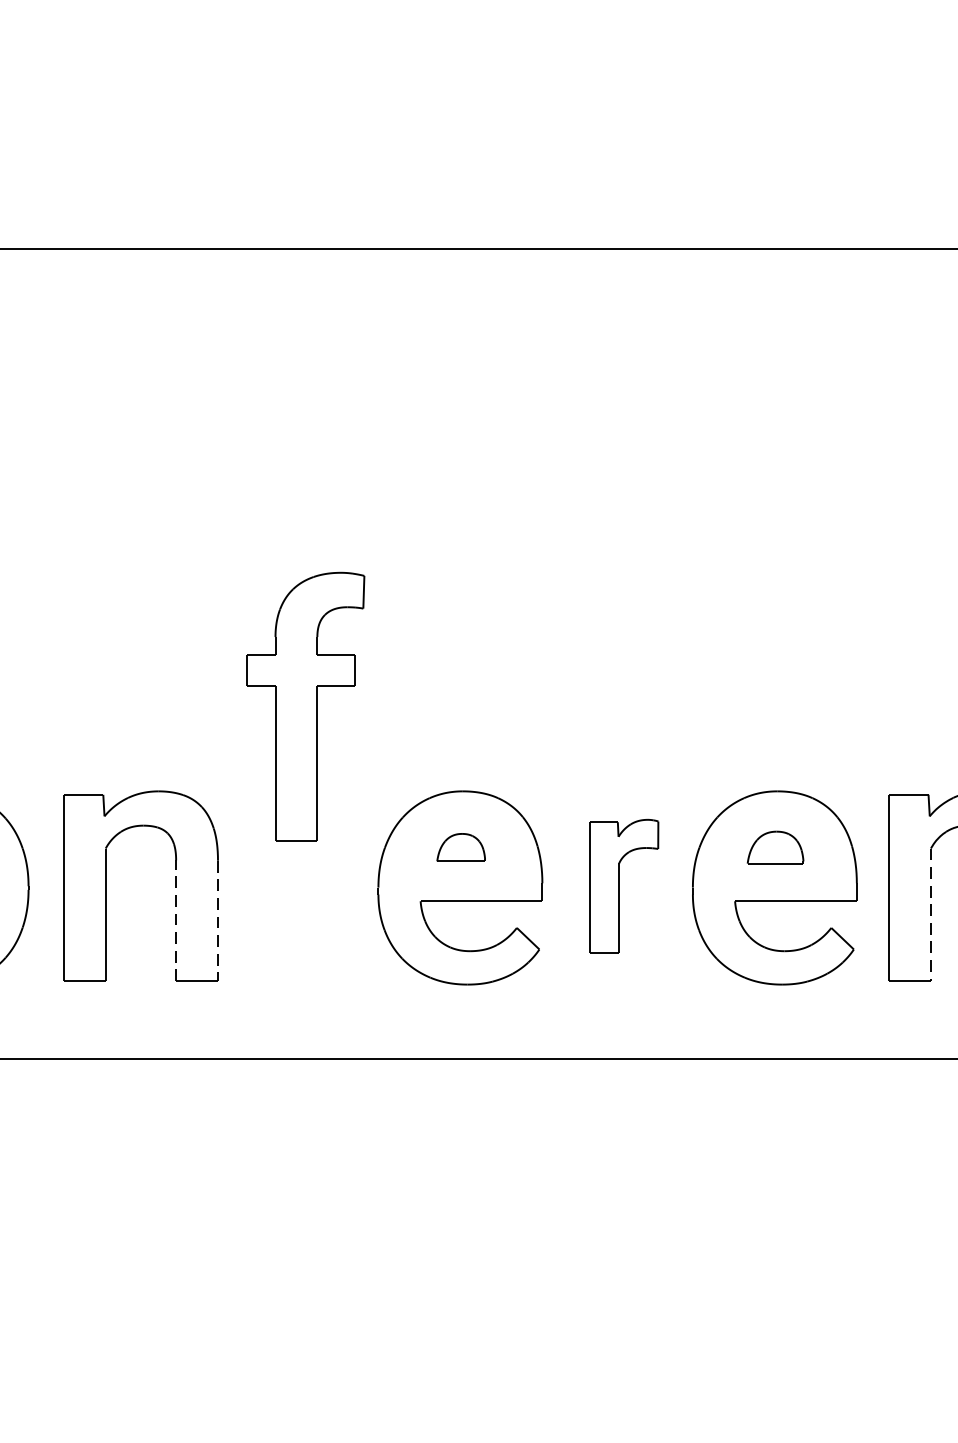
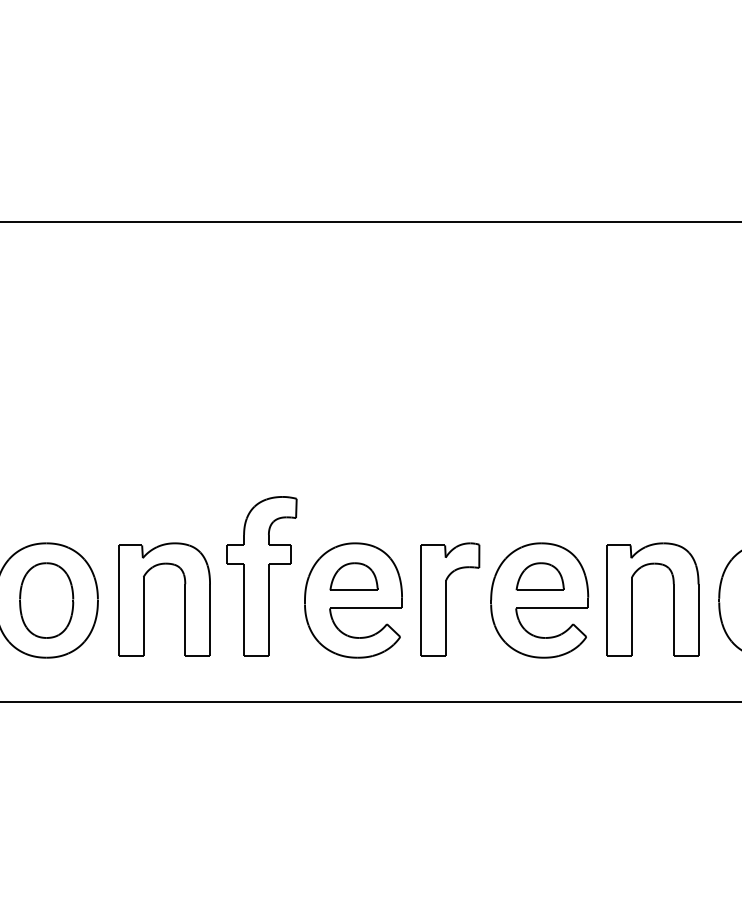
part: (304, 707) -> (261, 576), moved
part: (460, 847) -> (353, 576), size x1.67
part: (774, 847) -> (539, 576), size x1.43
part: (624, 886) -> (450, 599), size x1.43
line: (931, 914) -> (632, 616), dashed -> solid
line: (176, 920) -> (185, 619), dashed -> solid
line: (218, 921) -> (210, 620), dashed -> solid

